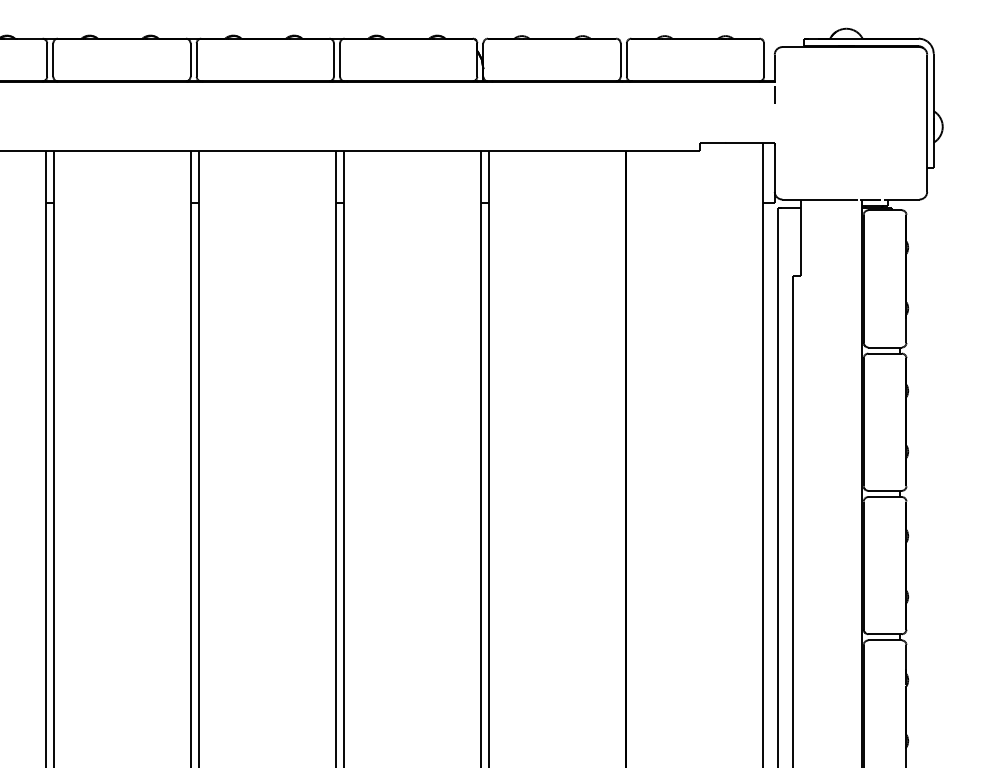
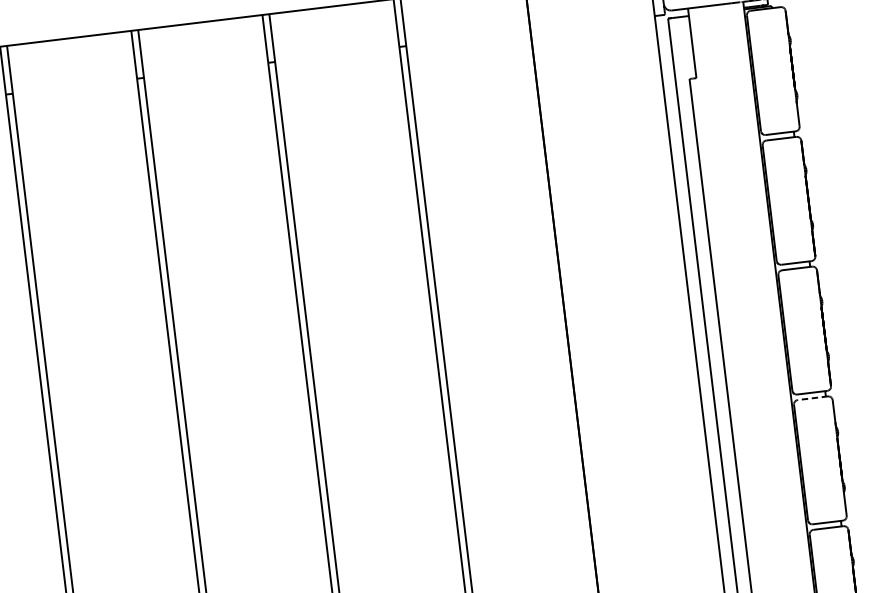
line: (885, 640) -> (813, 398), solid -> dashed

